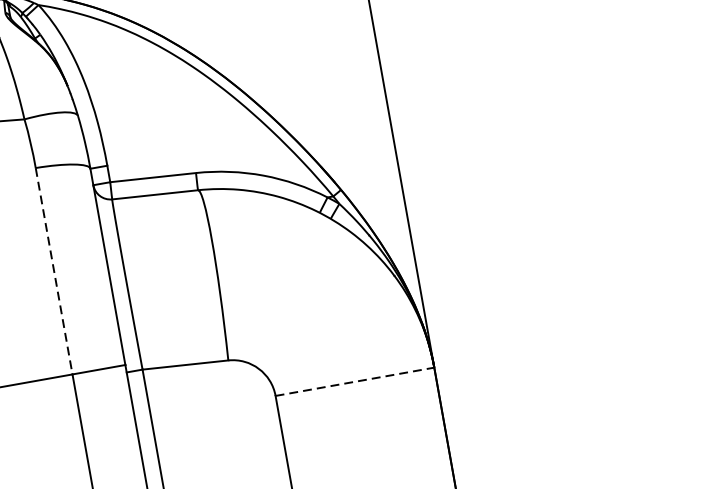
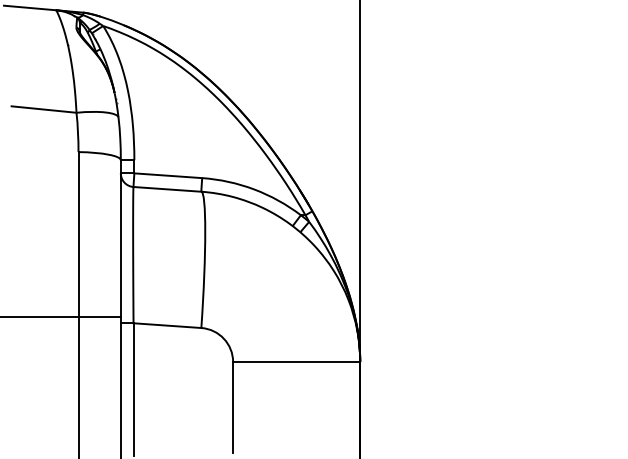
line: (54, 270) -> (78, 234), dashed -> solid
line: (354, 382) -> (296, 362), dashed -> solid

